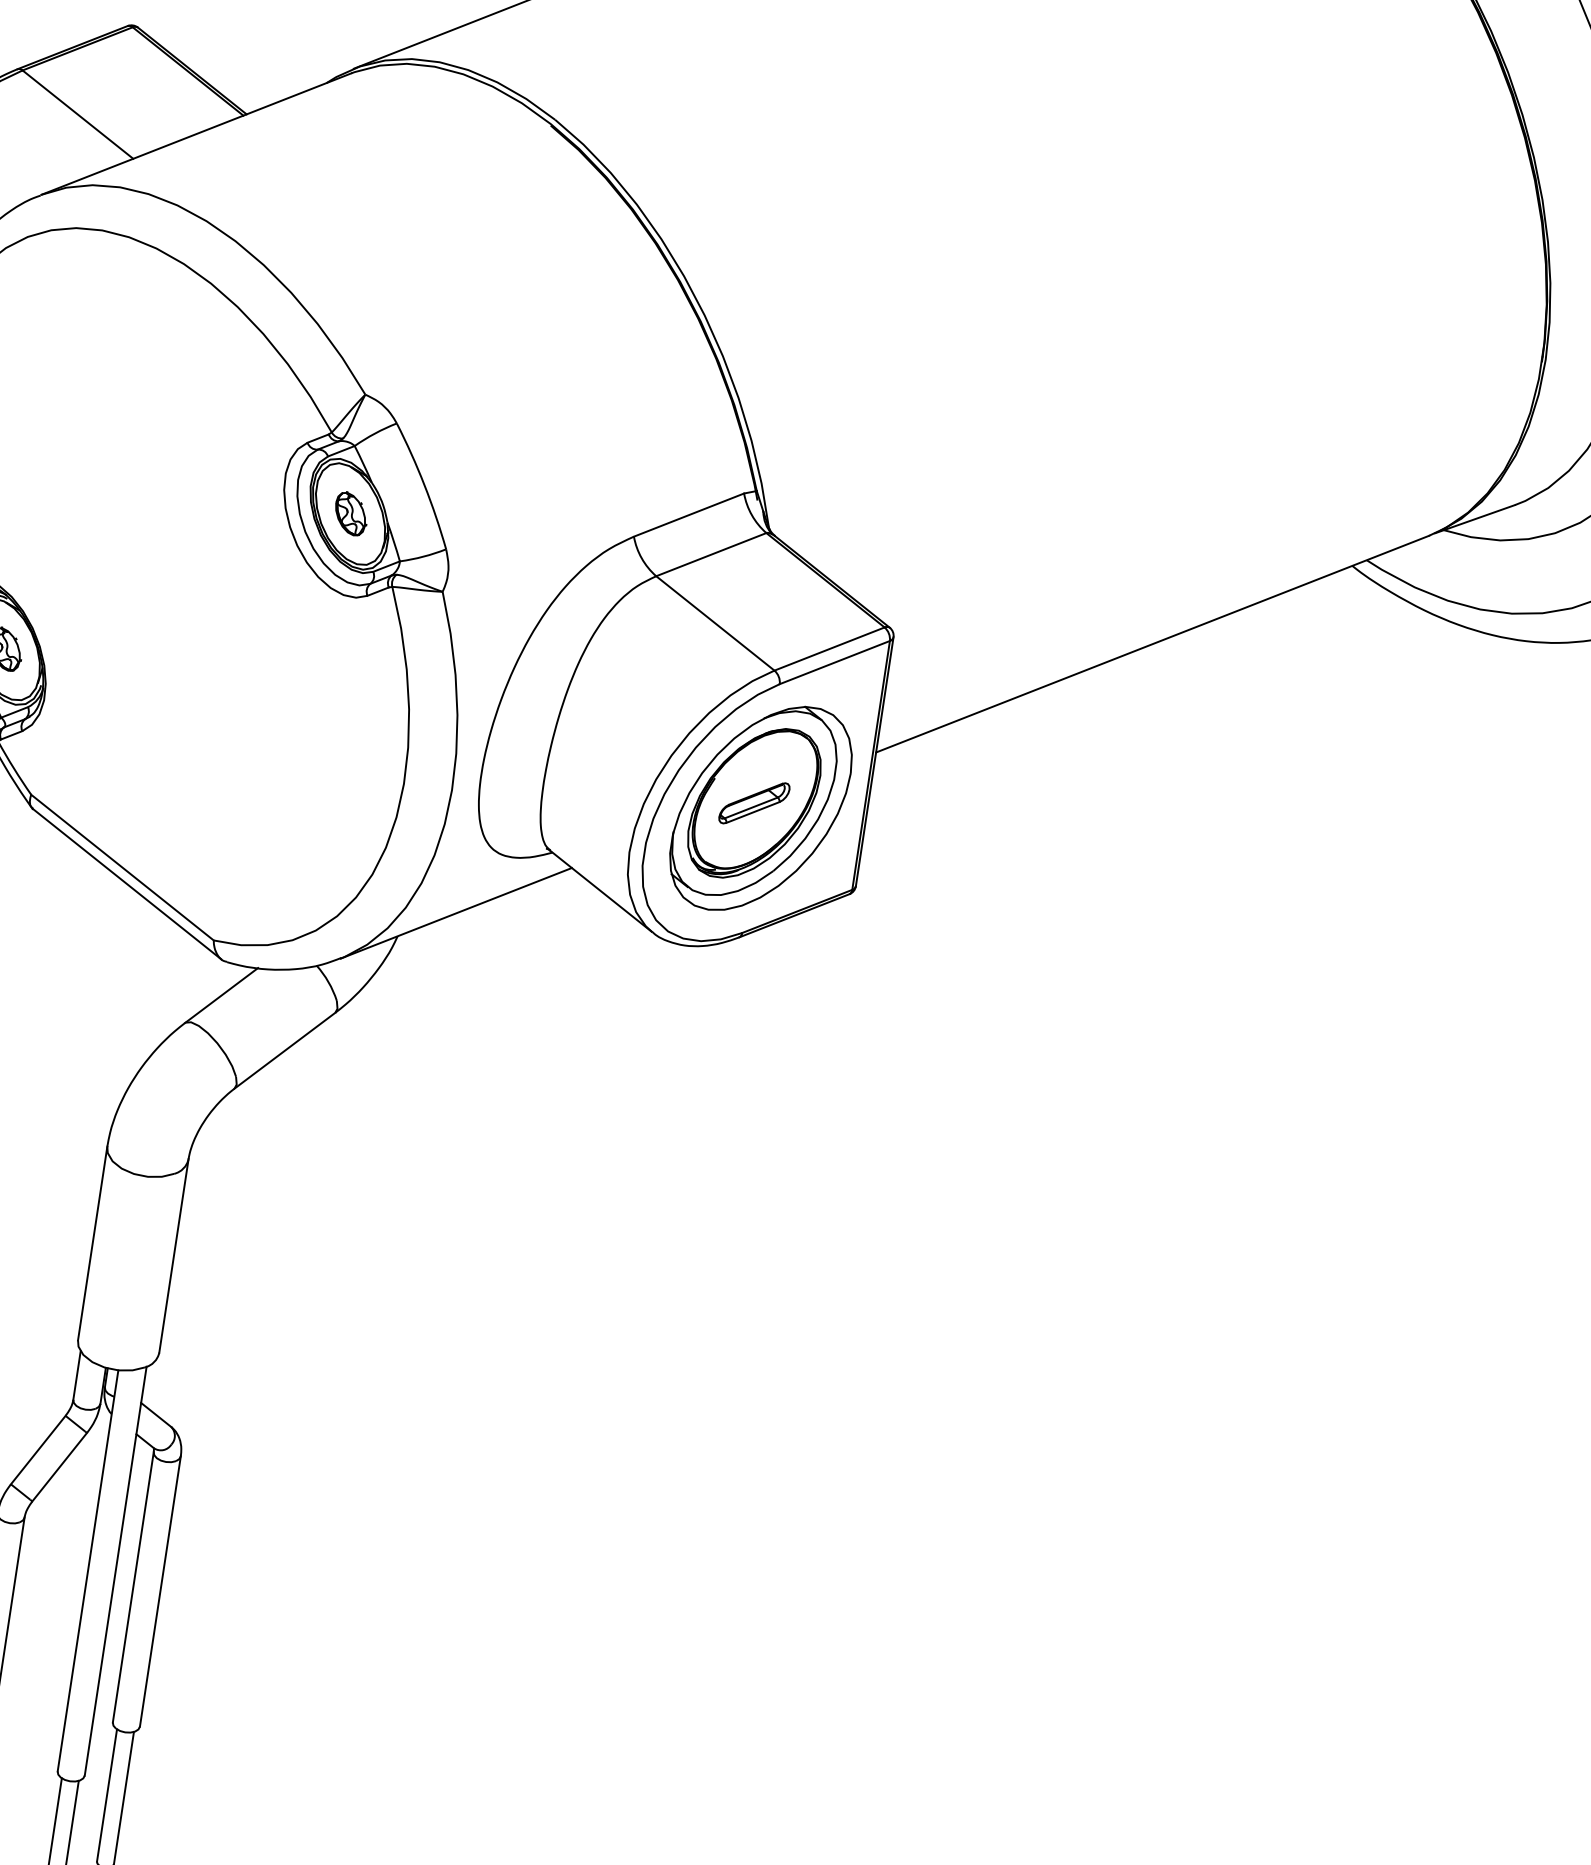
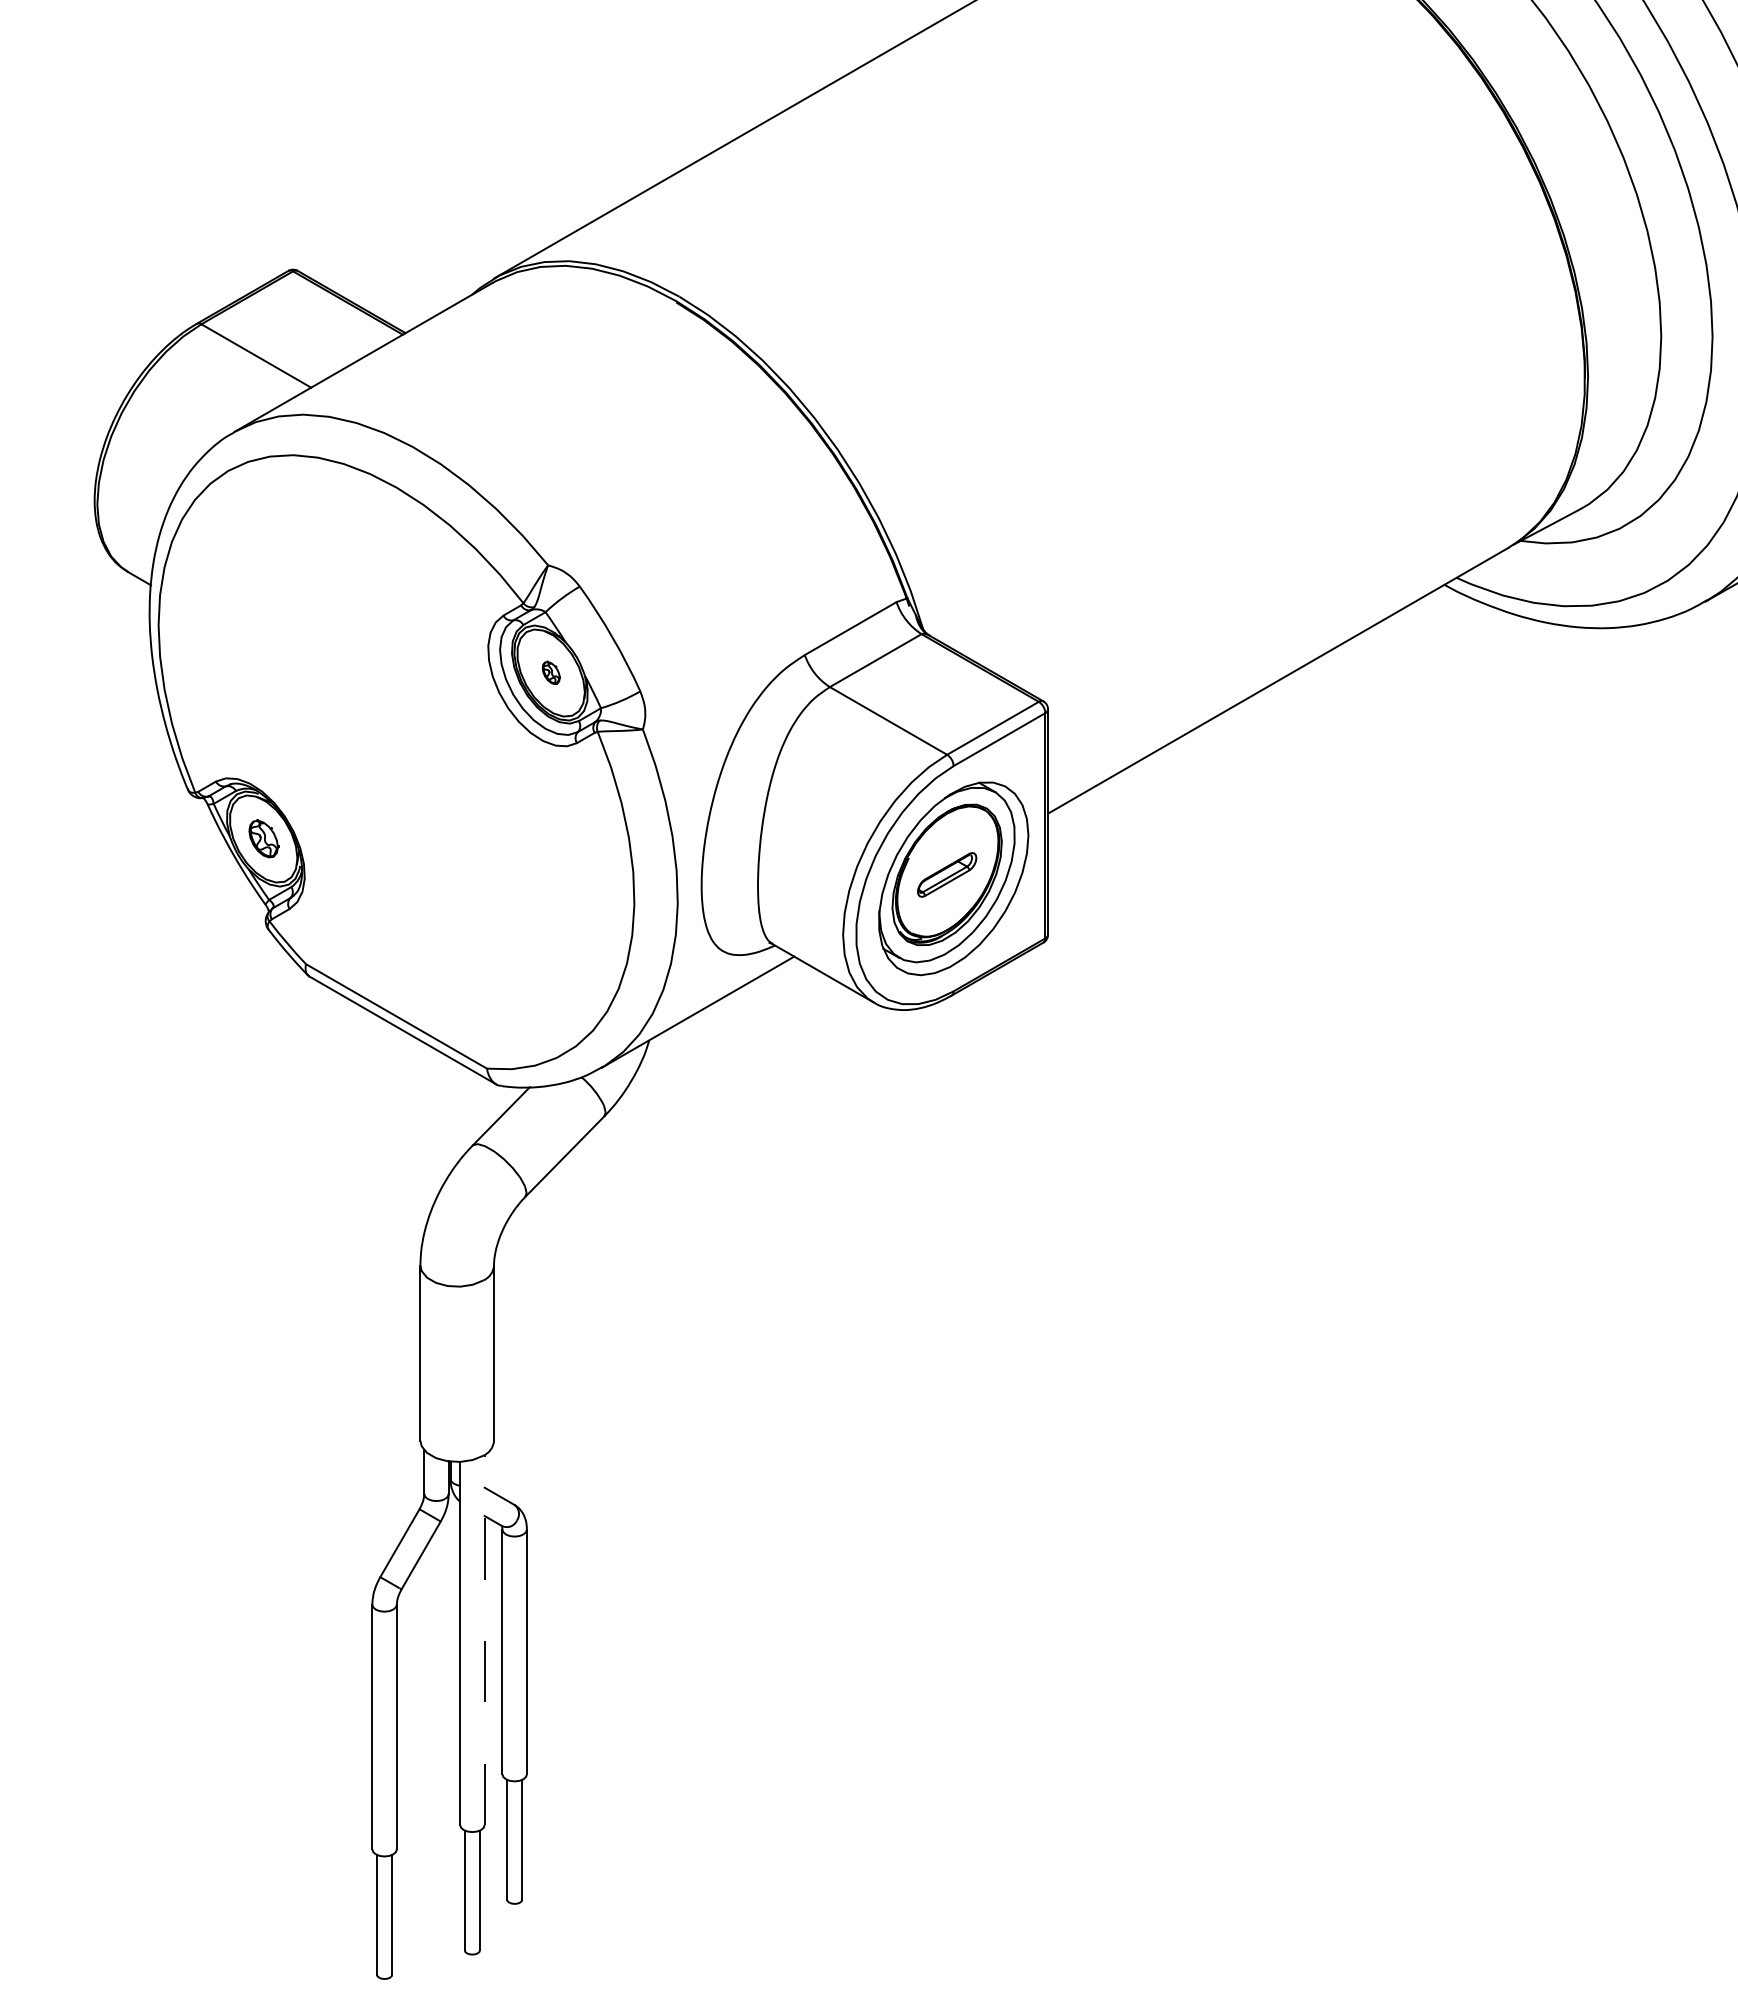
part: (351, 513) -> (551, 672), size x0.6
line: (115, 1570) -> (484, 1639), solid -> dashed

